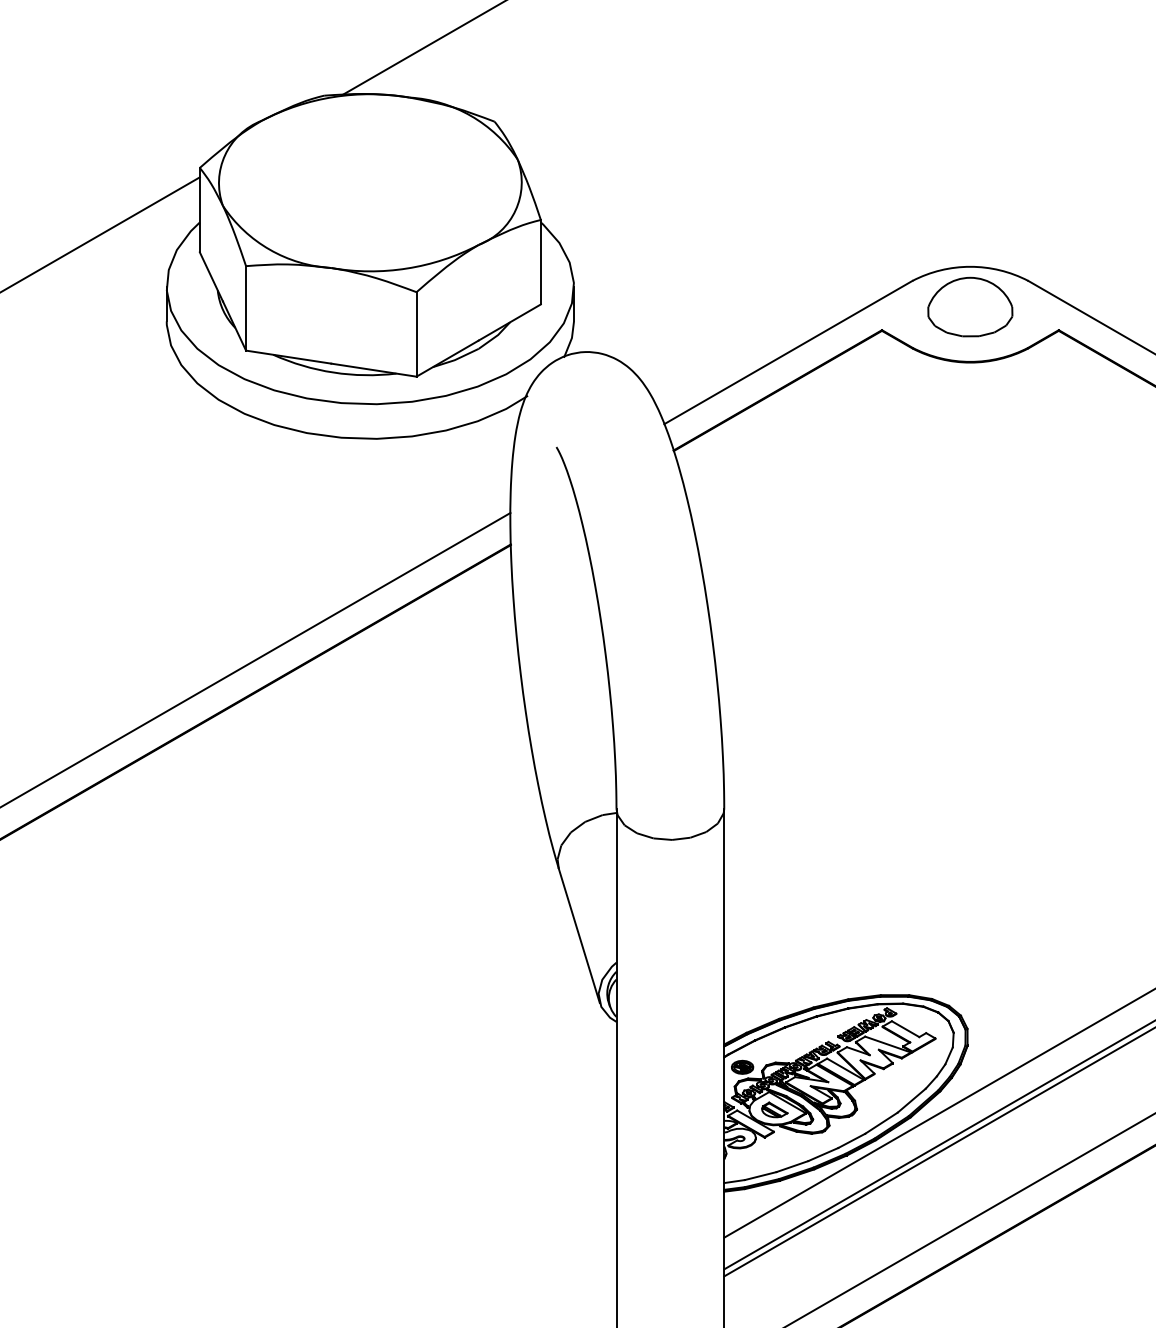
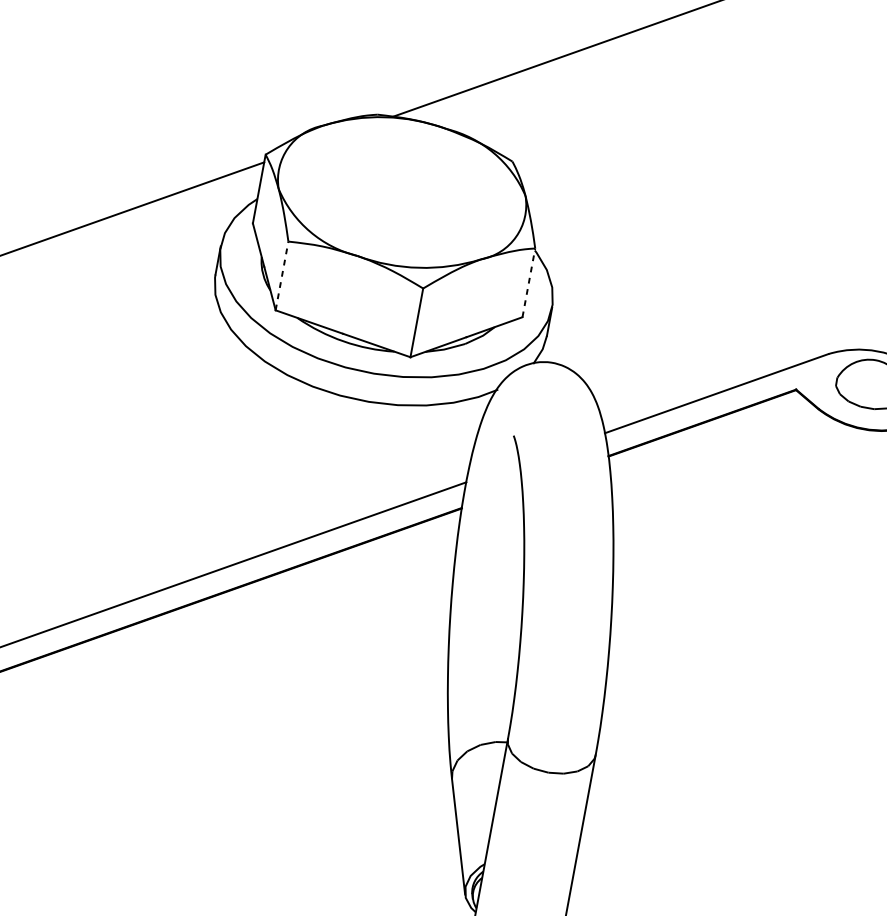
line: (540, 261) -> (528, 282), solid -> dashed
line: (246, 307) -> (282, 275), solid -> dashed

